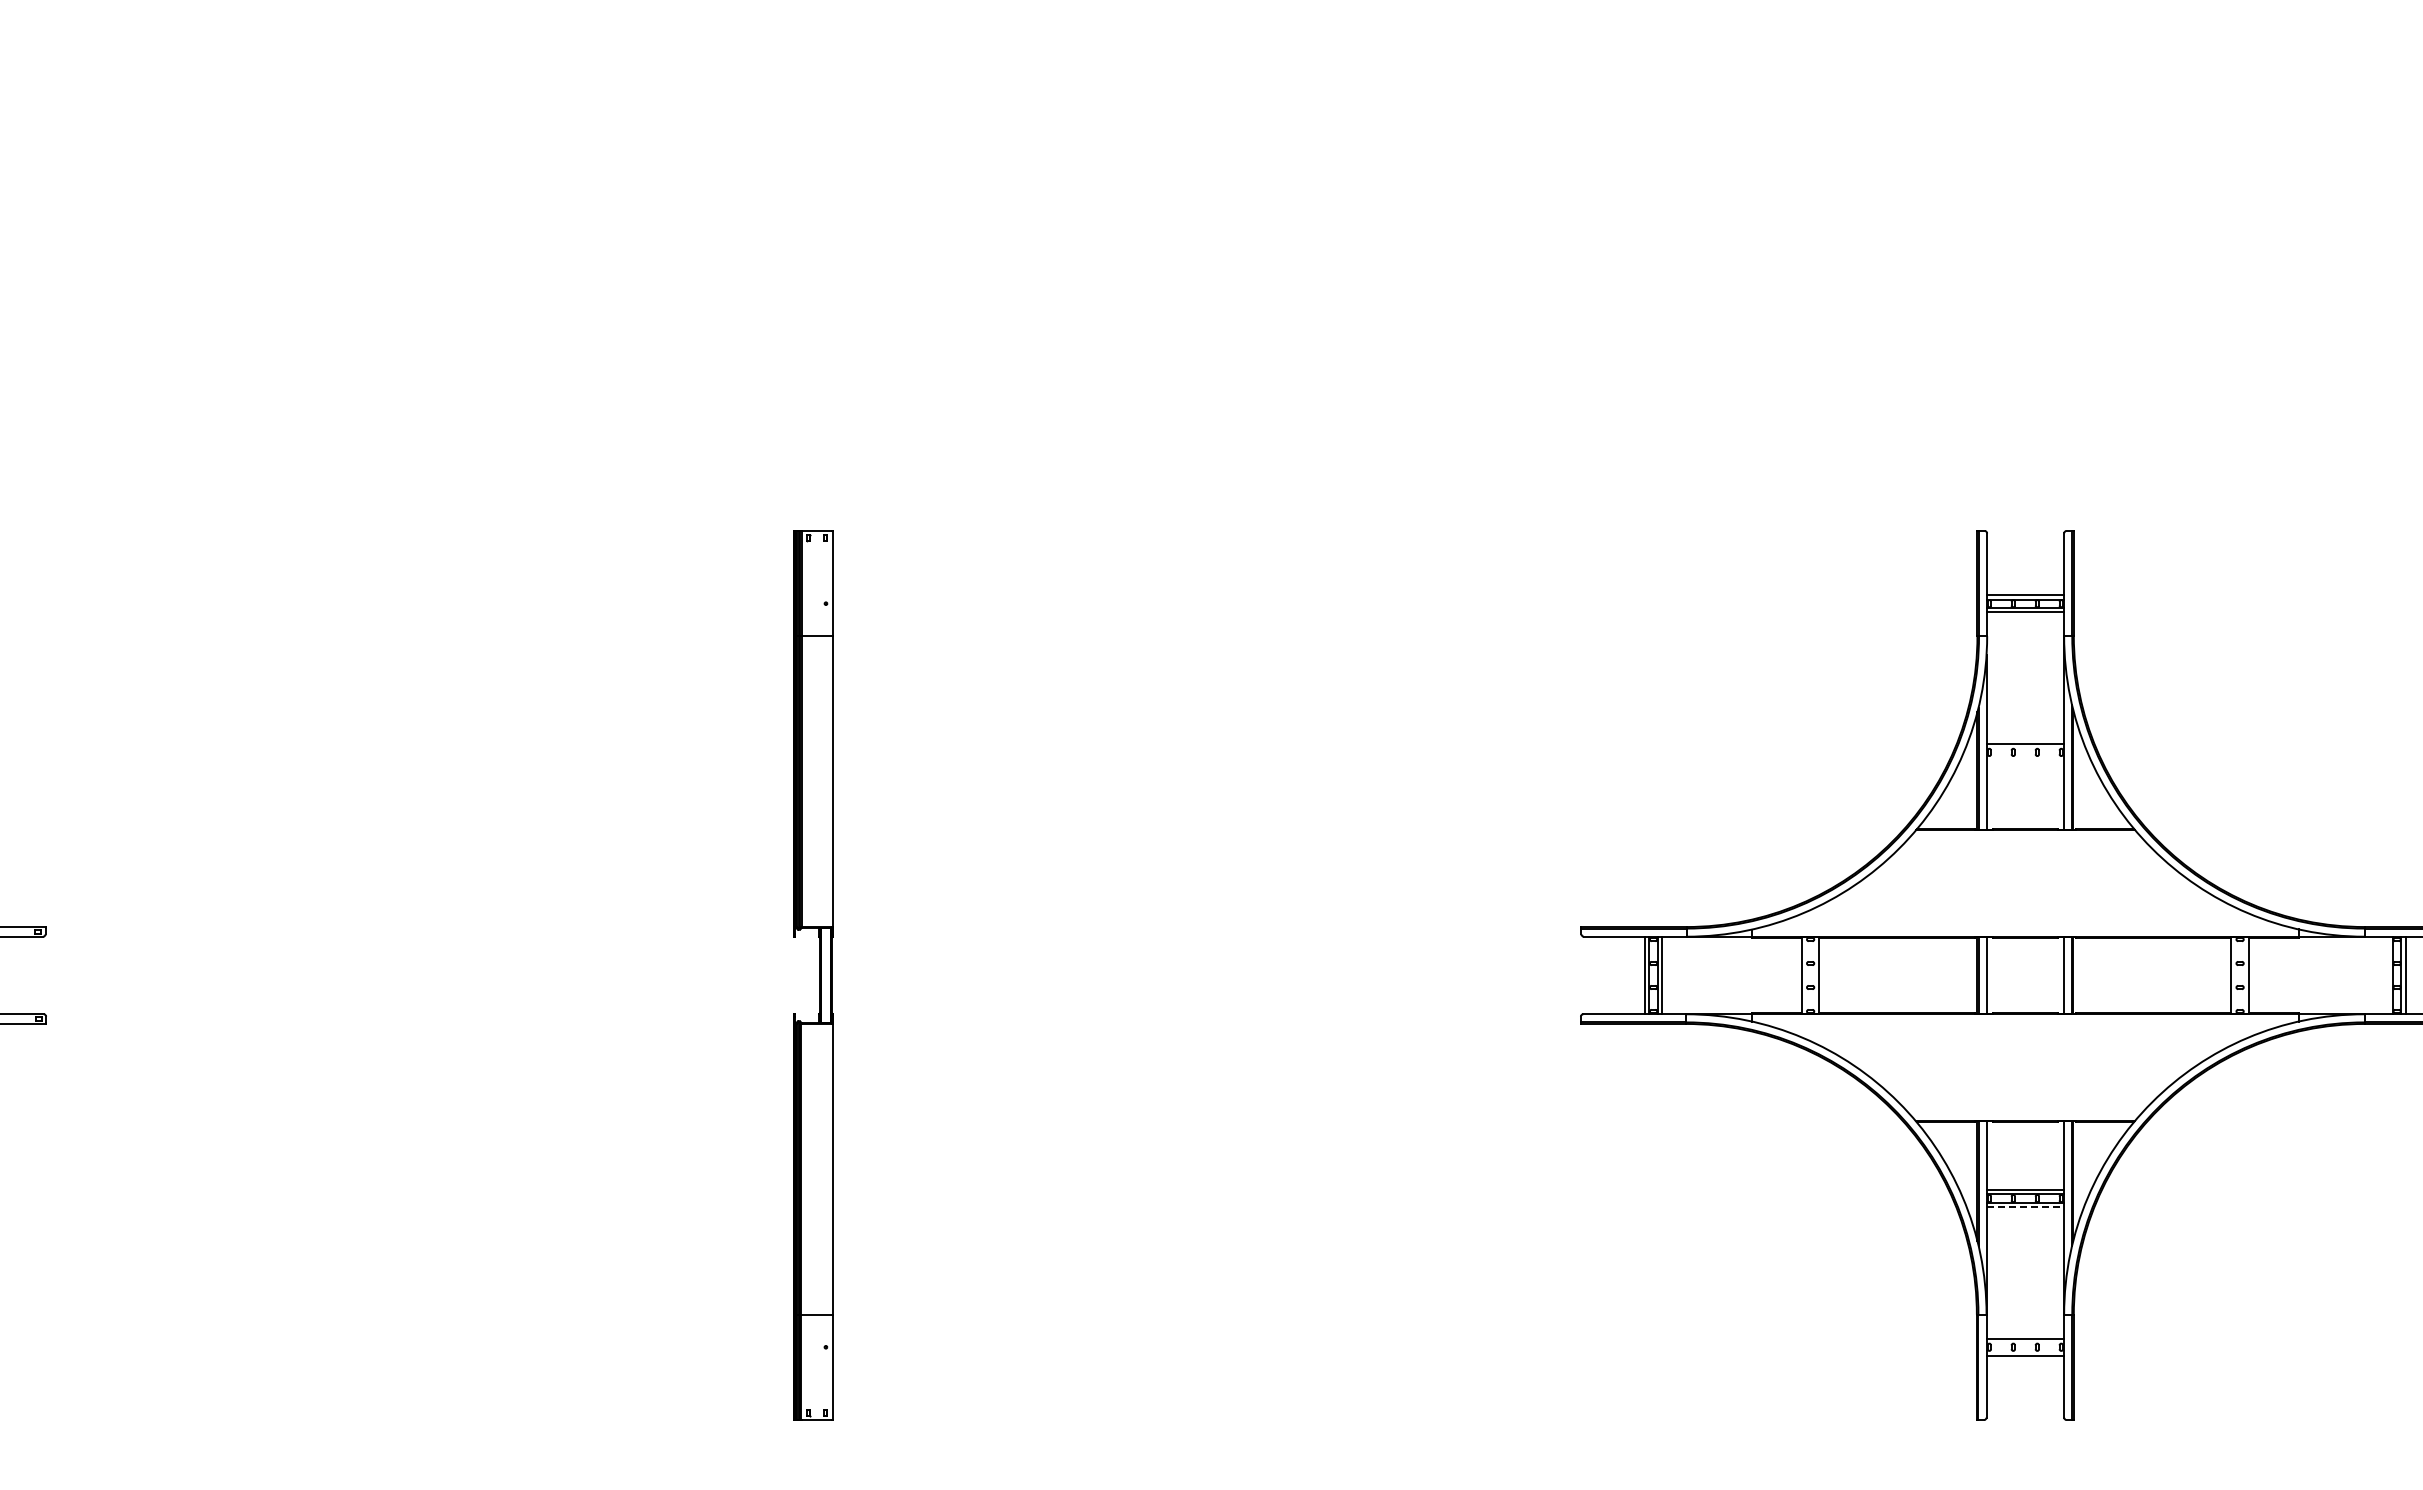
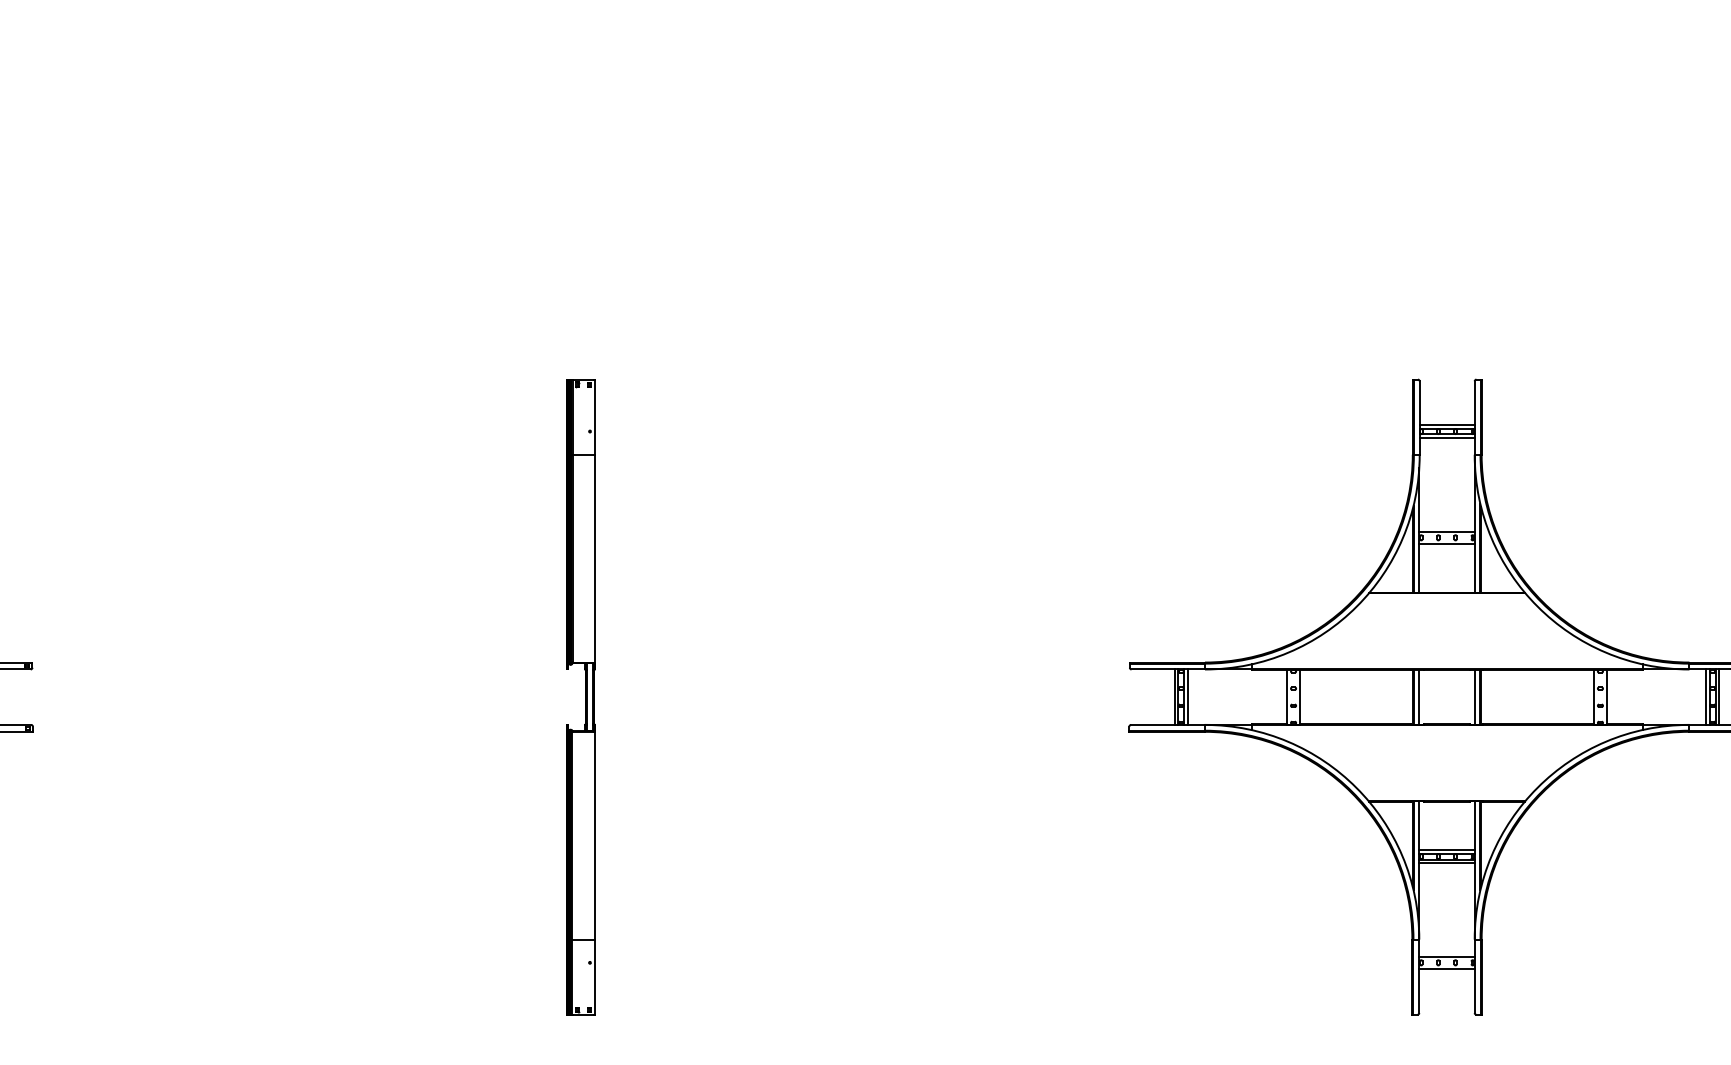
line: (2025, 761) -> (1447, 544), added
line: (2388, 975) -> (1706, 697), added
line: (2025, 1207) -> (1447, 862), dashed -> solid

